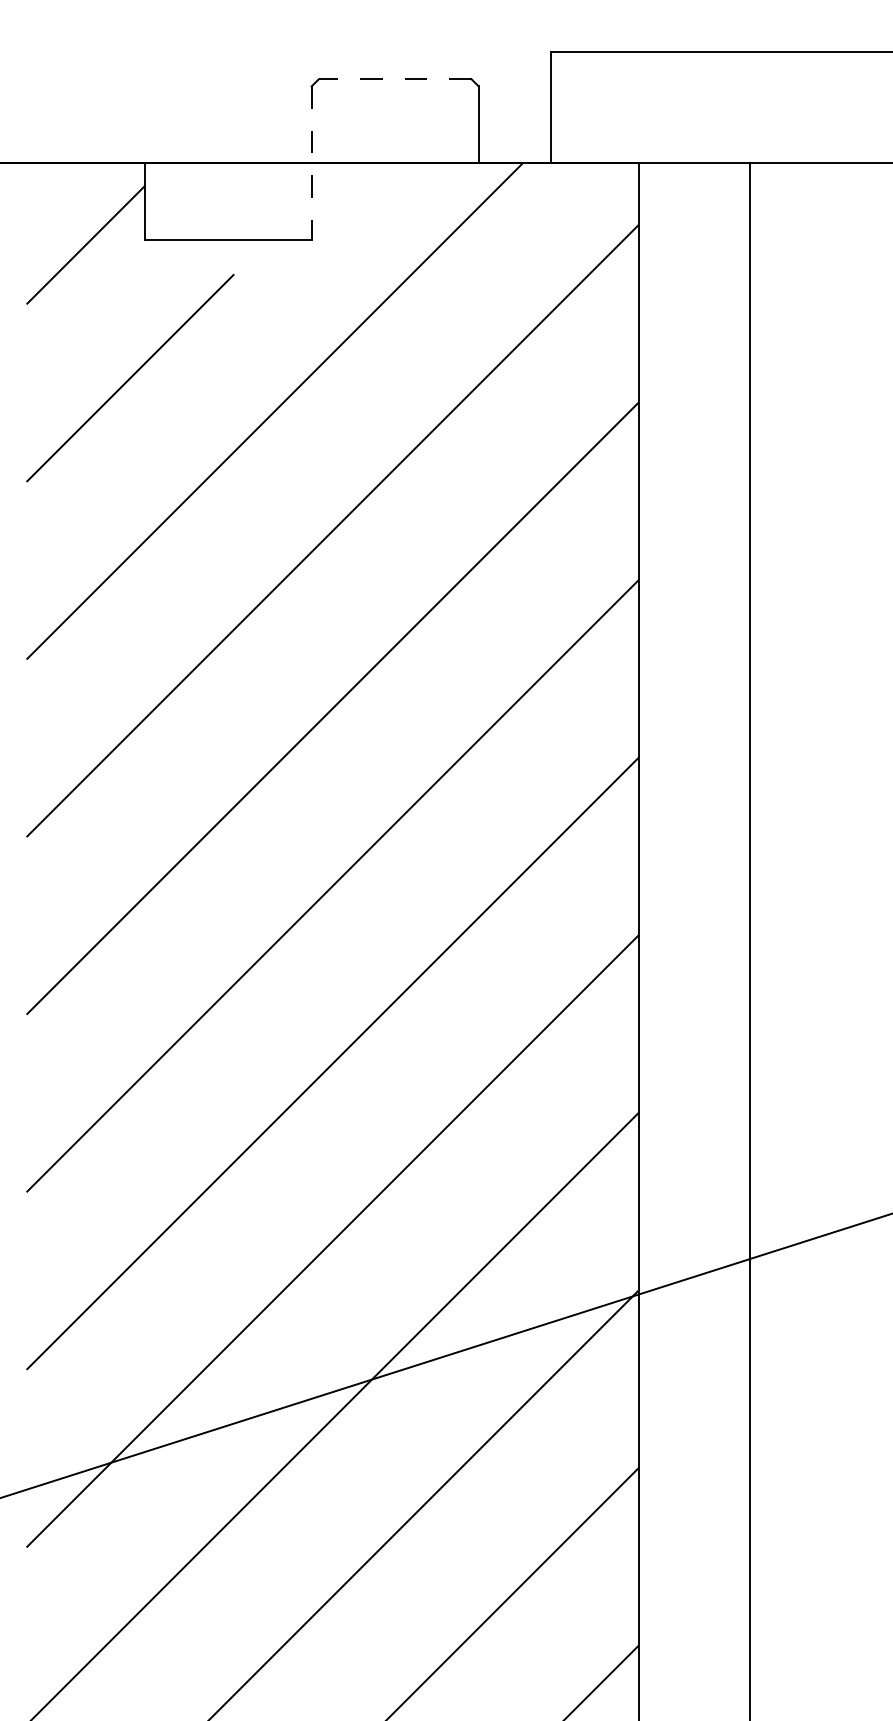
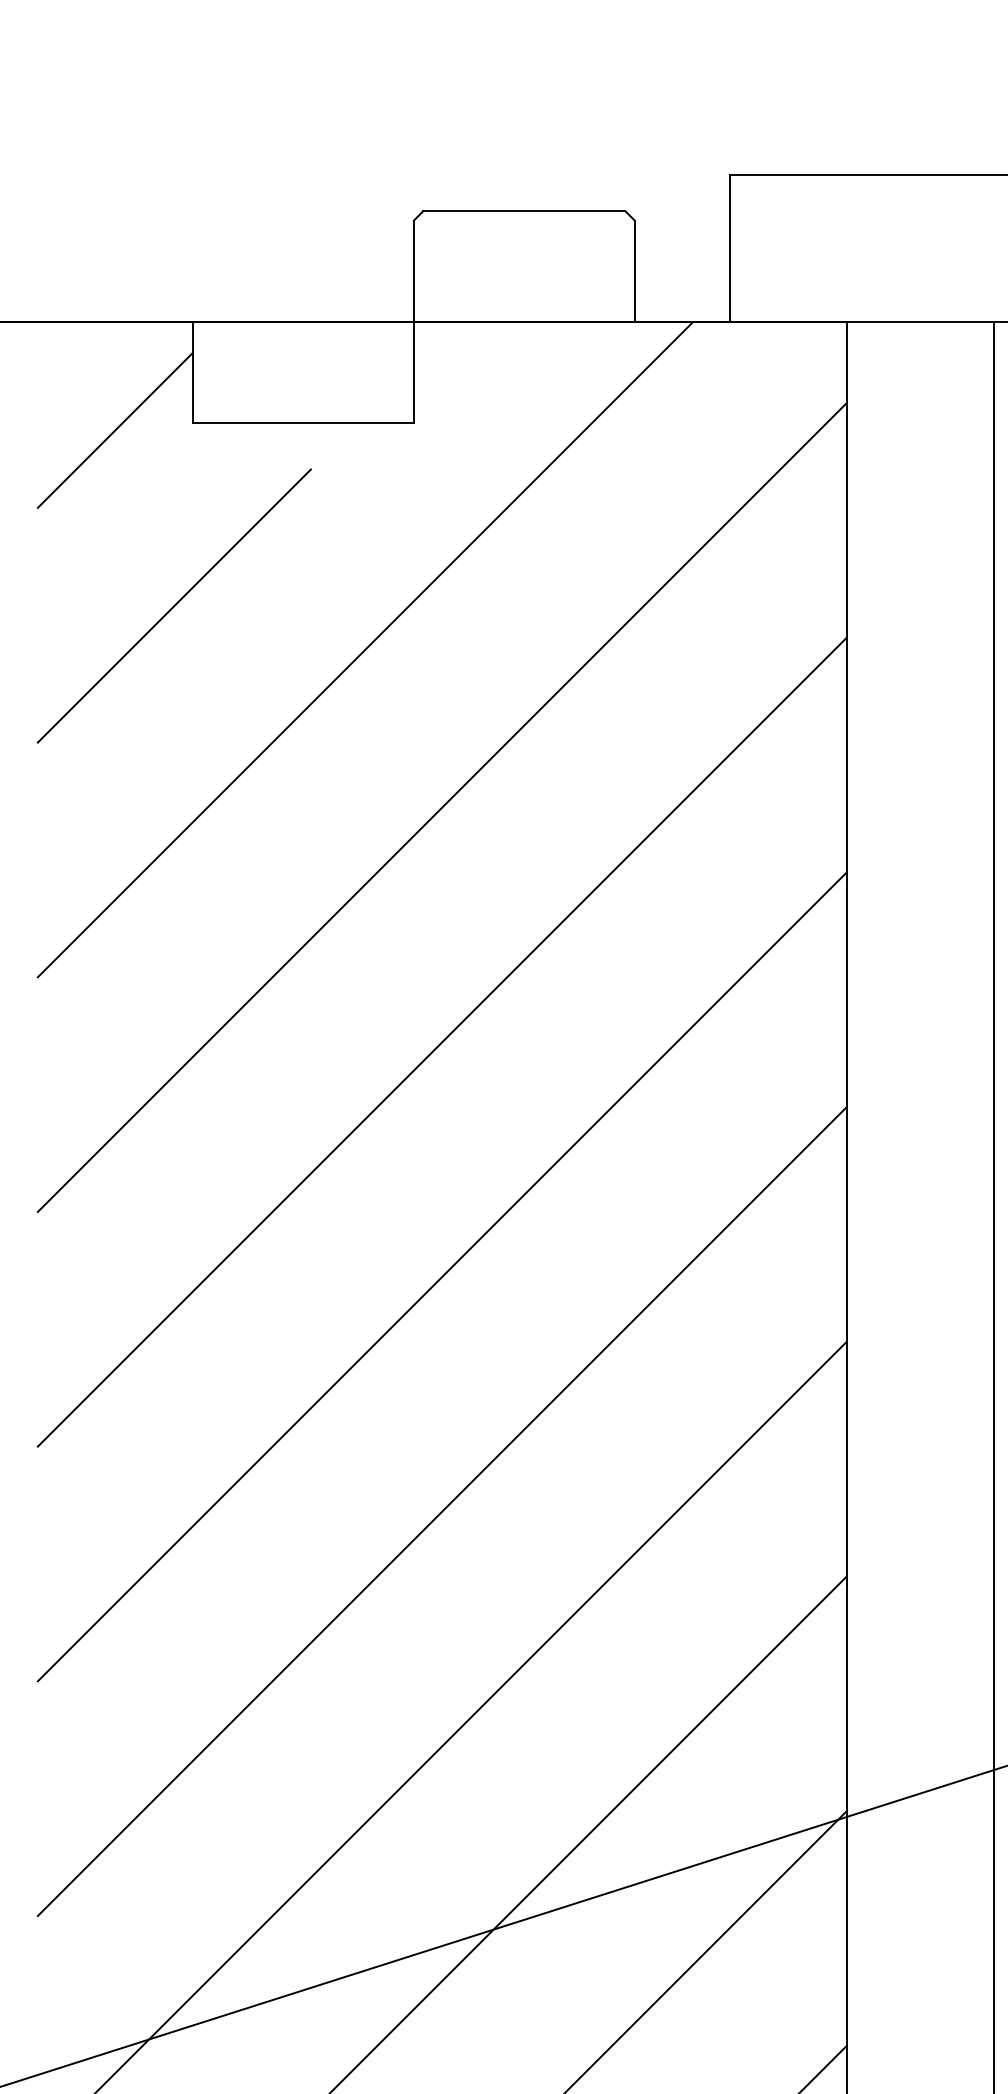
line: (395, 79) -> (524, 211), dashed -> solid
line: (311, 162) -> (413, 321), dashed -> solid

